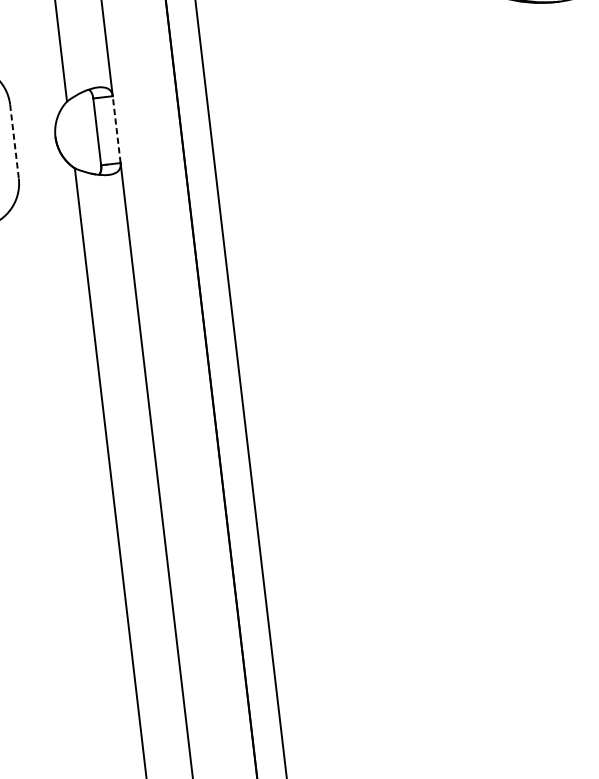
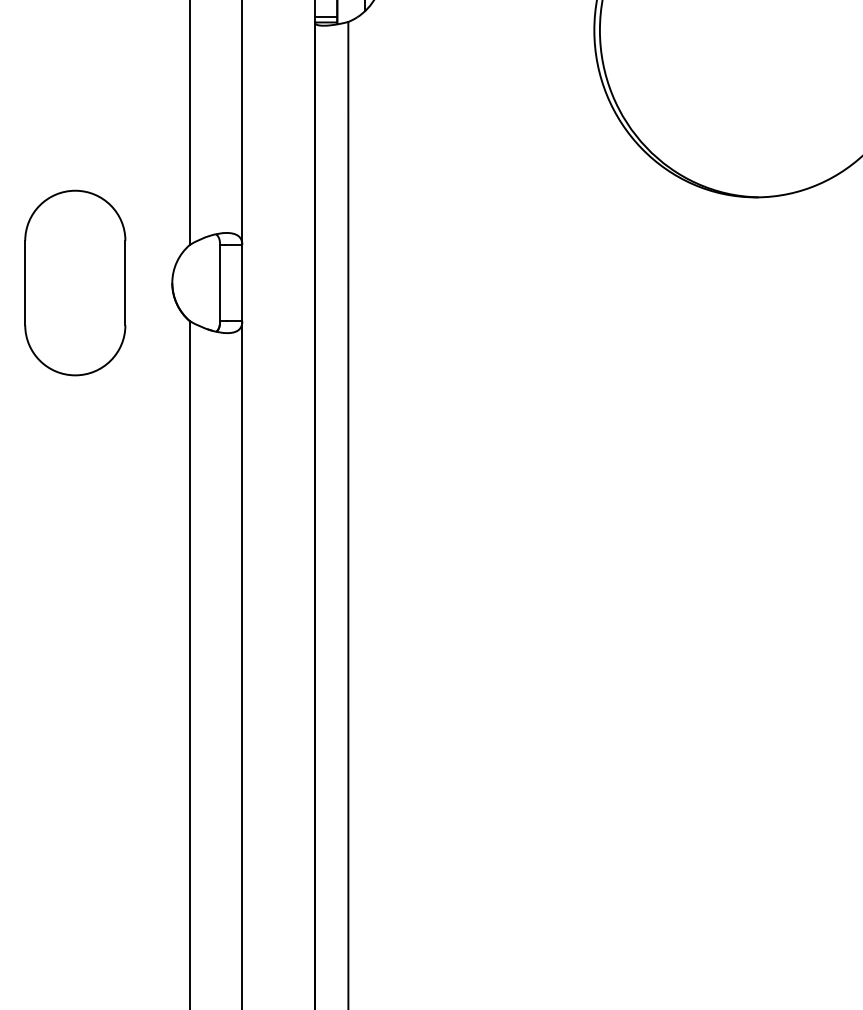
line: (116, 129) -> (242, 282), dashed -> solid
line: (14, 142) -> (125, 283), dashed -> solid

